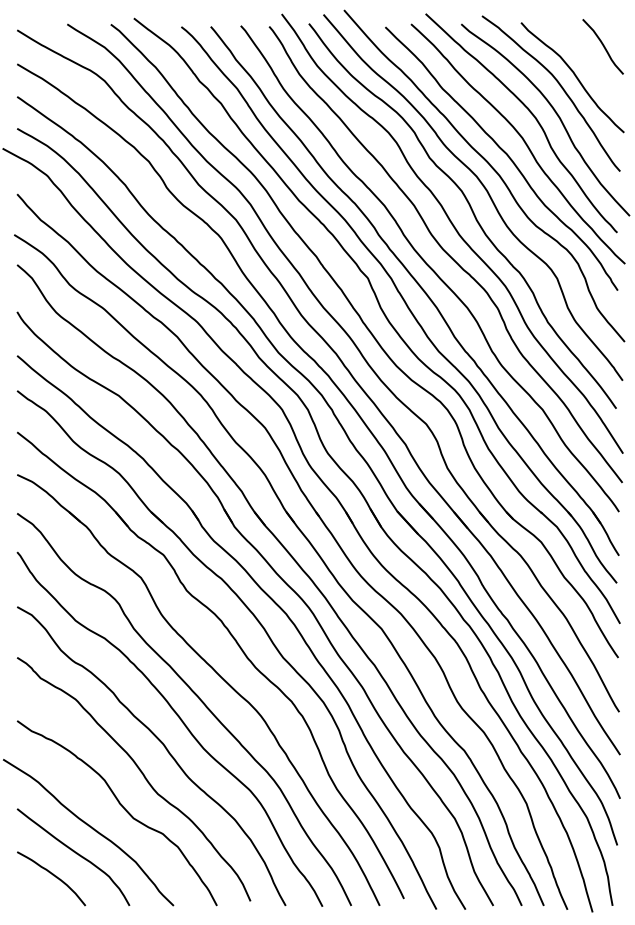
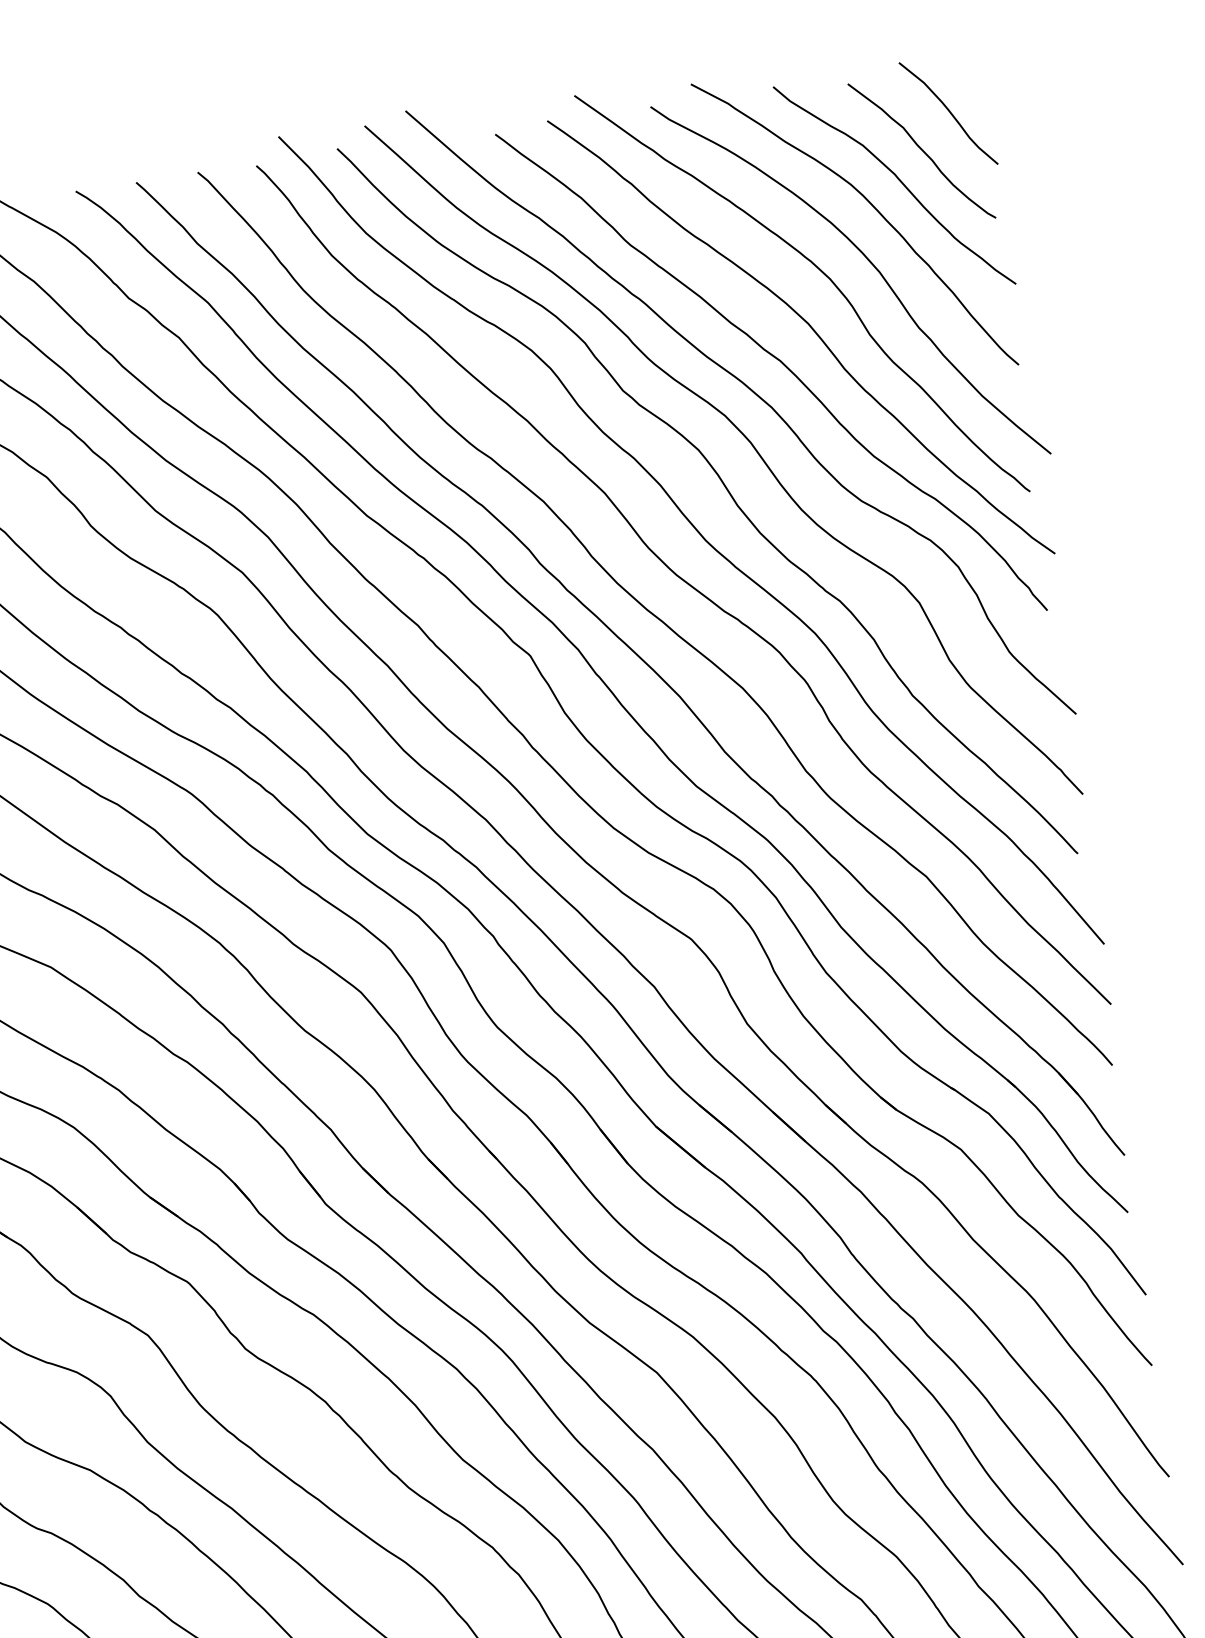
curve: (587, 62) -> (920, 150), added

